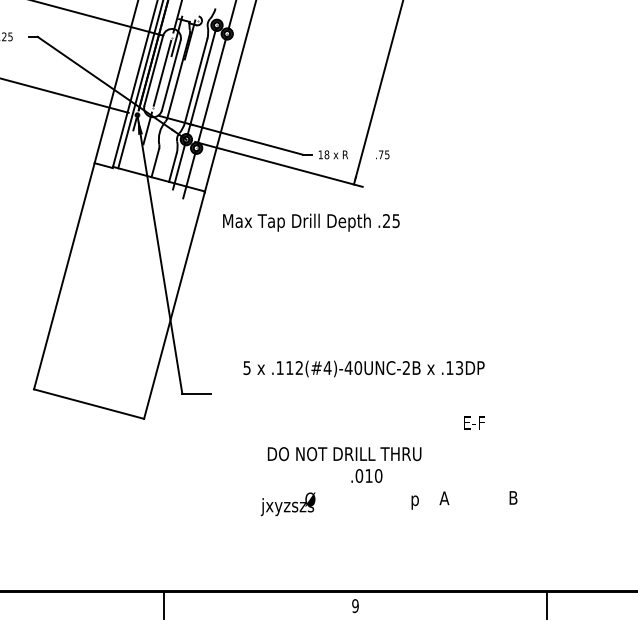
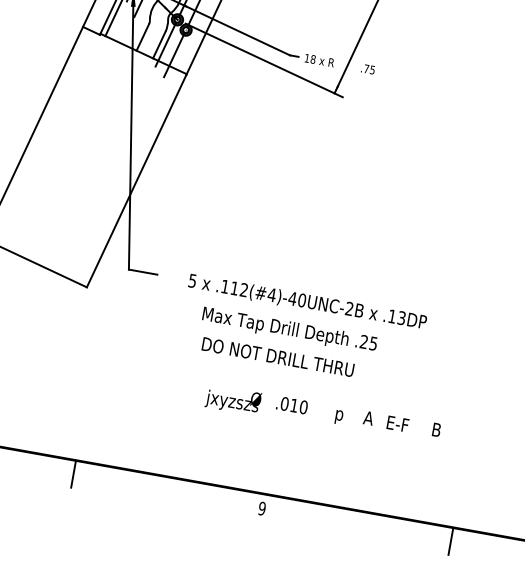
text: (311, 222) -> (289, 330), moved
text: (363, 368) -> (307, 301), moved
text: (474, 422) -> (398, 423), moved
text: (366, 475) -> (291, 404), moved
text: (287, 504) -> (232, 400), moved

